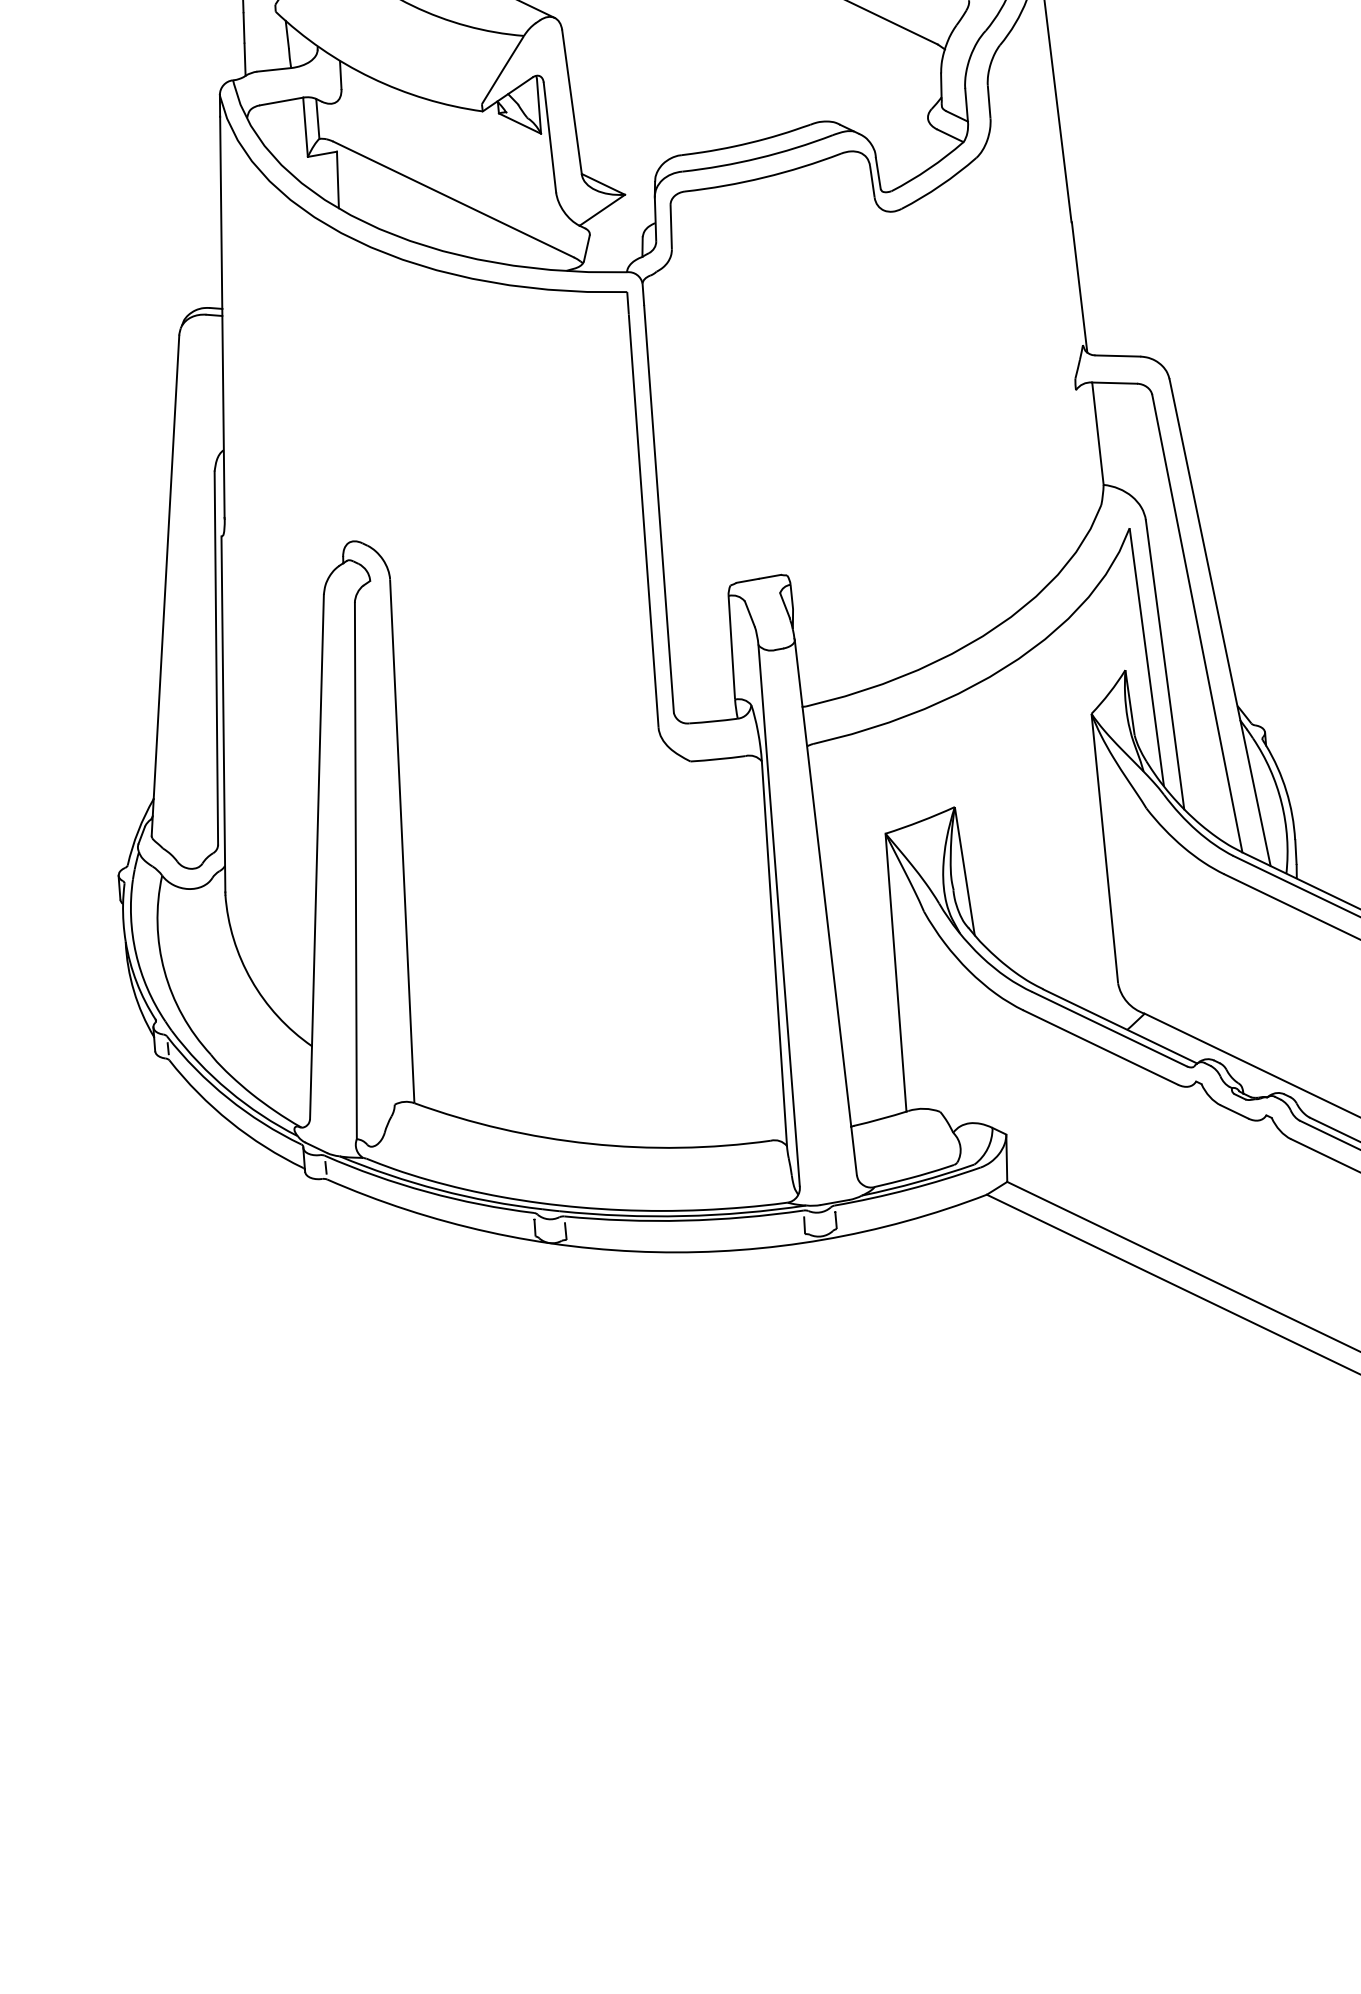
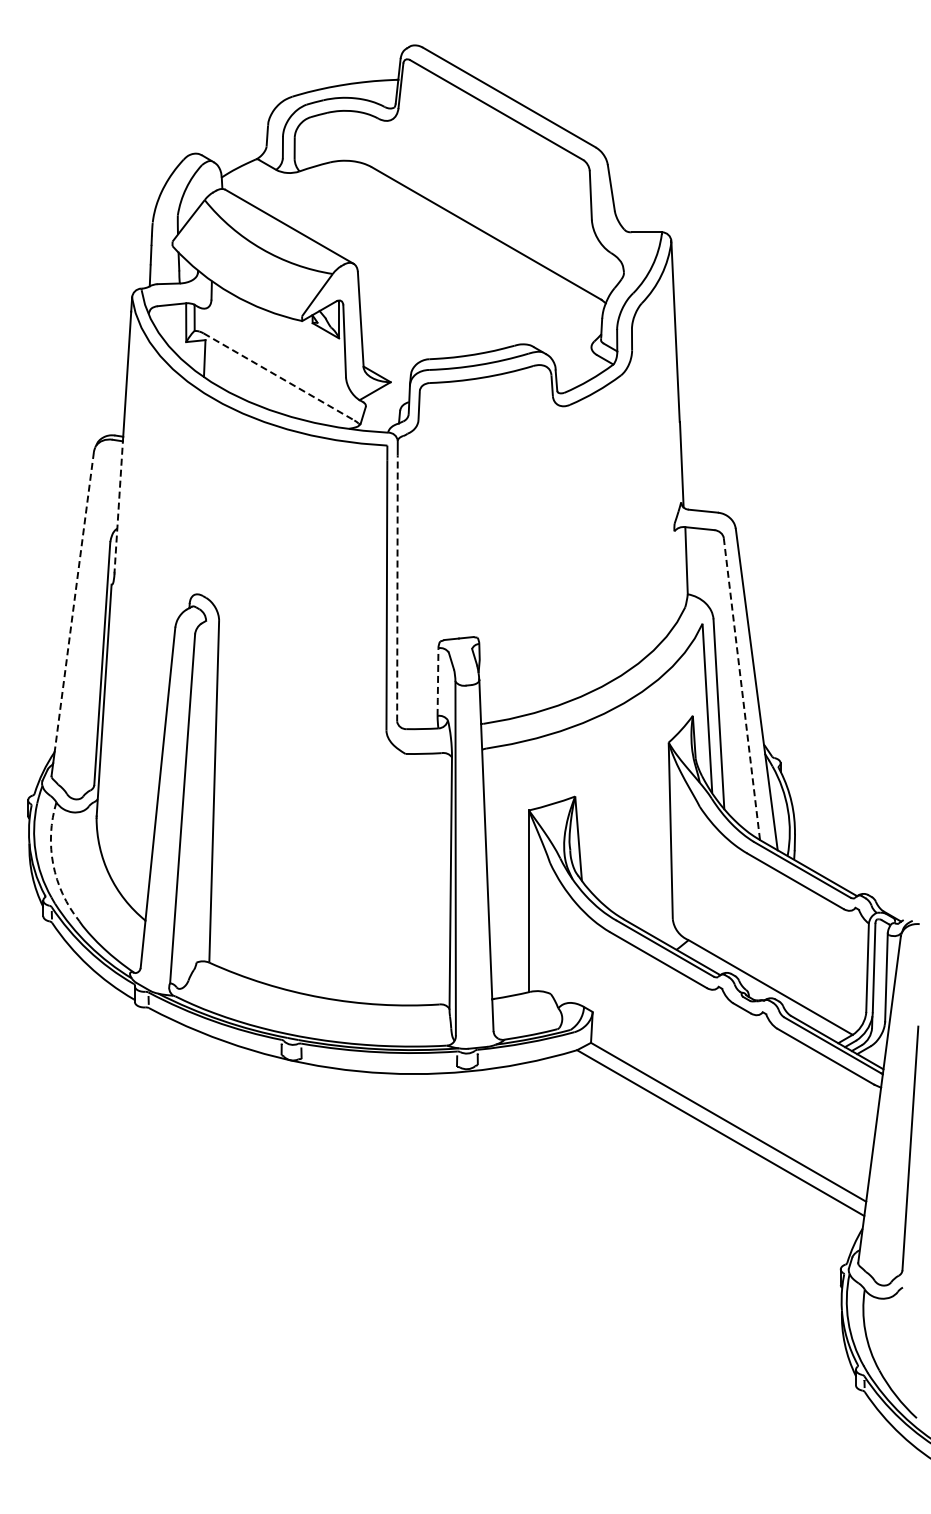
line: (454, 200) -> (279, 377), solid -> dashed
line: (222, 414) -> (118, 505), solid -> dashed
line: (659, 507) -> (397, 587), solid -> dashed
line: (166, 567) -> (74, 602), solid -> dashed
line: (1196, 624) -> (741, 689), solid -> dashed
line: (732, 648) -> (438, 682), solid -> dashed
arc: (164, 970) -> (53, 864), solid -> dashed

